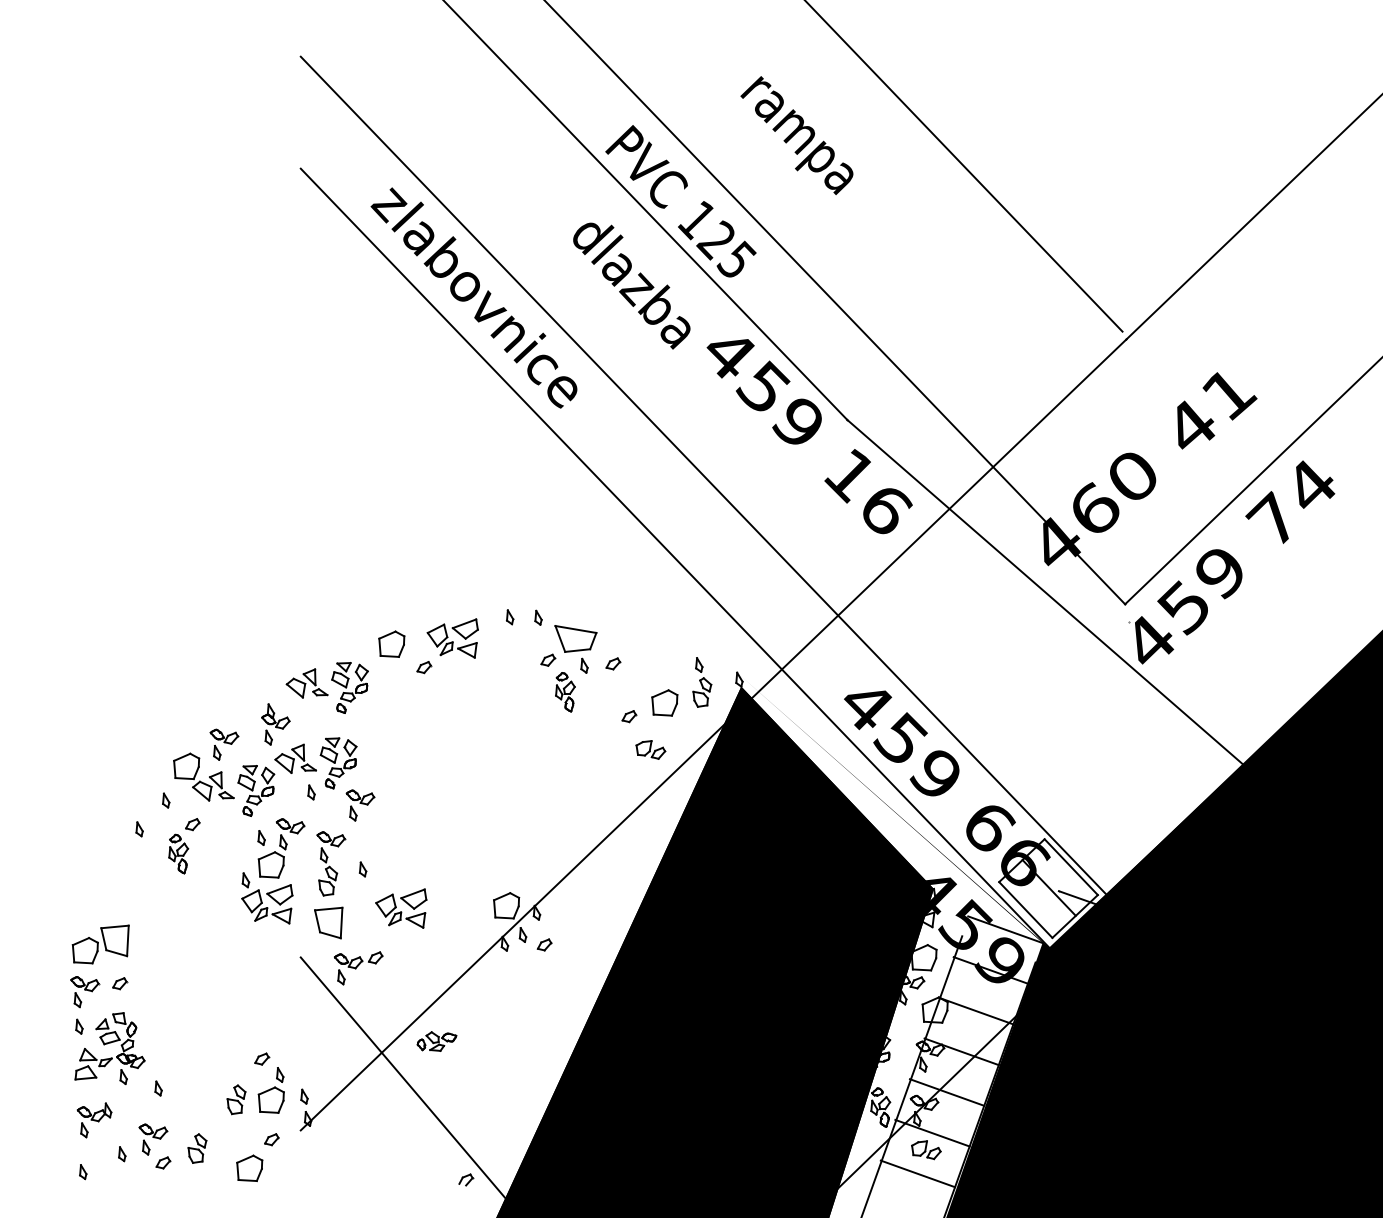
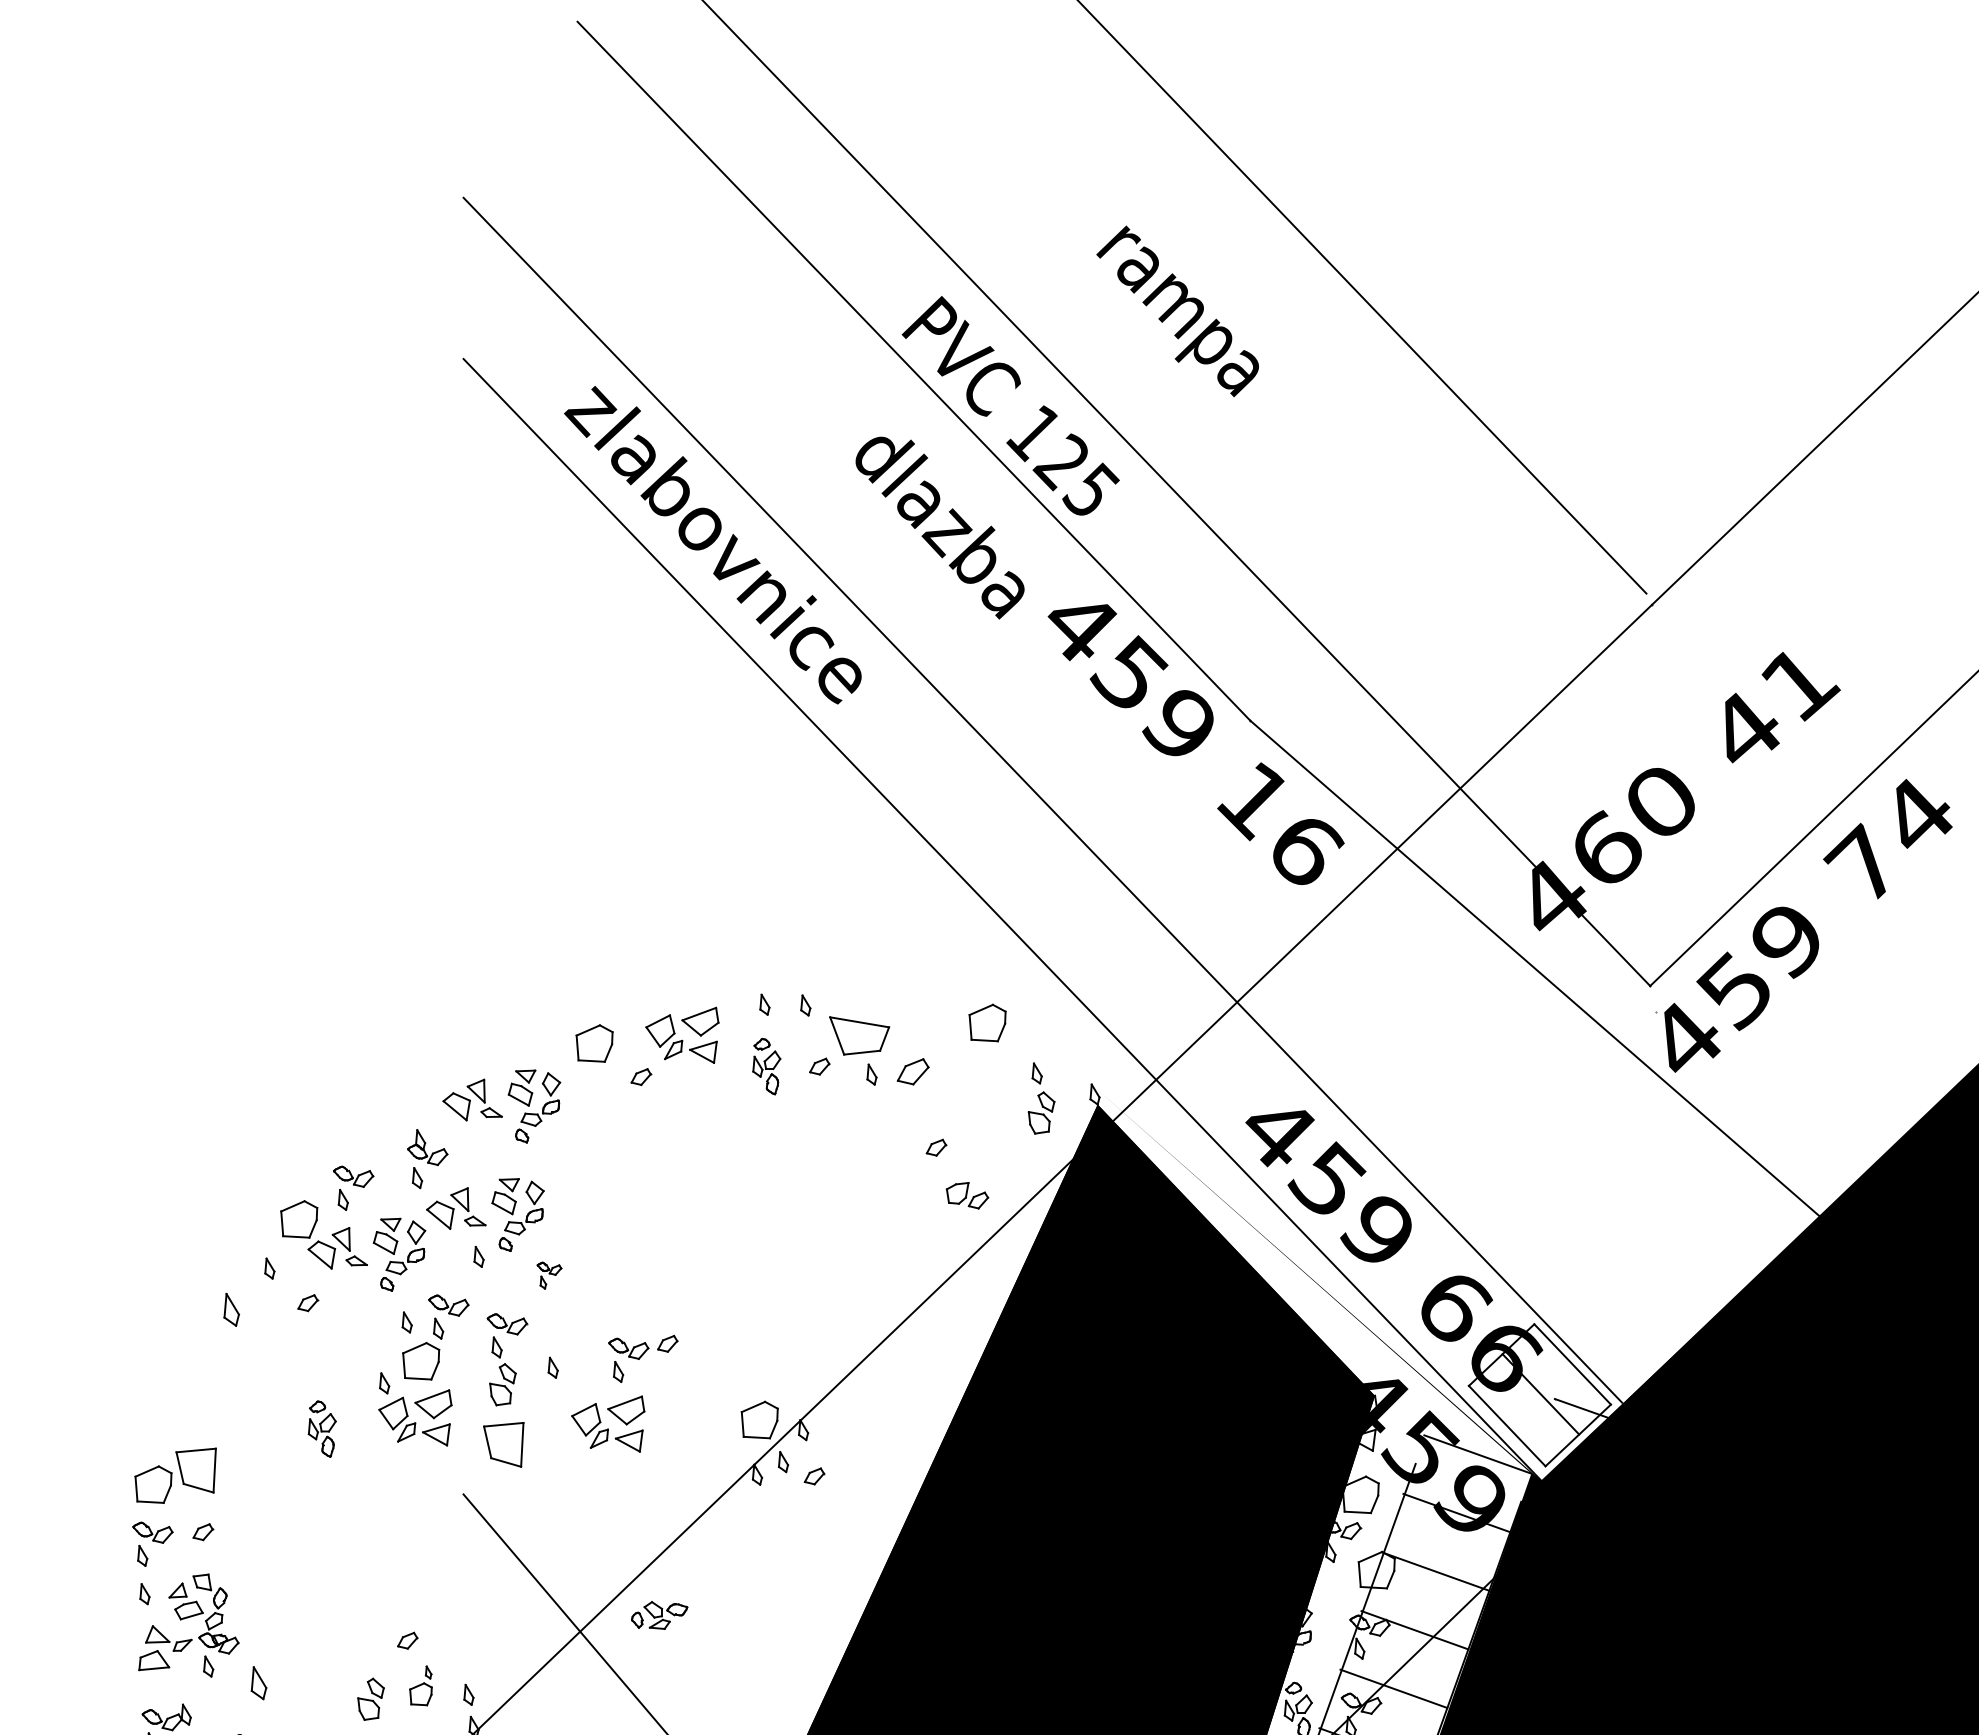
part: (613, 663) -> (913, 1071), size x1.6
part: (565, 692) -> (766, 1066), moved
part: (664, 702) -> (987, 1022), moved
part: (360, 805) -> (549, 1275), size x0.6
part: (139, 829) -> (231, 1310), size x1.6
part: (178, 853) -> (322, 1428), moved
part: (358, 968) -> (643, 1359), moved
part: (158, 1088) -> (258, 1683), size x1.6
part: (270, 1090) -> (419, 1685), size x0.6

